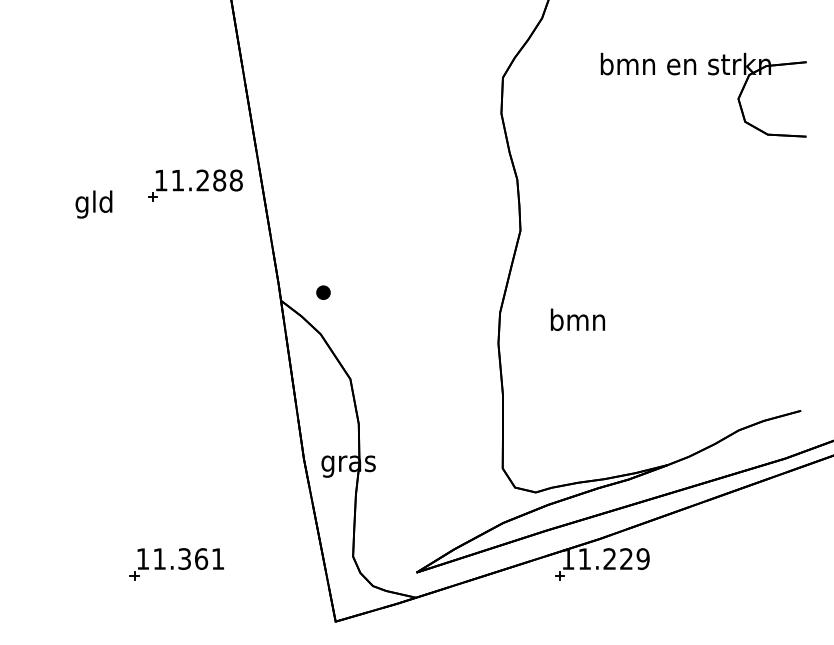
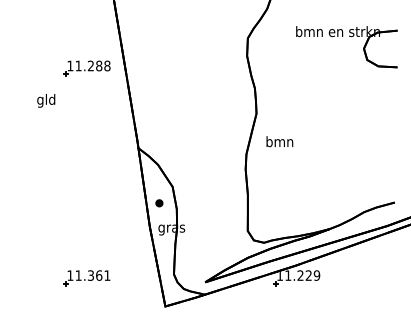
part: (193, 185) -> (86, 68), moved
part: (323, 293) -> (159, 203), moved
text: (577, 319) -> (279, 141), moved

